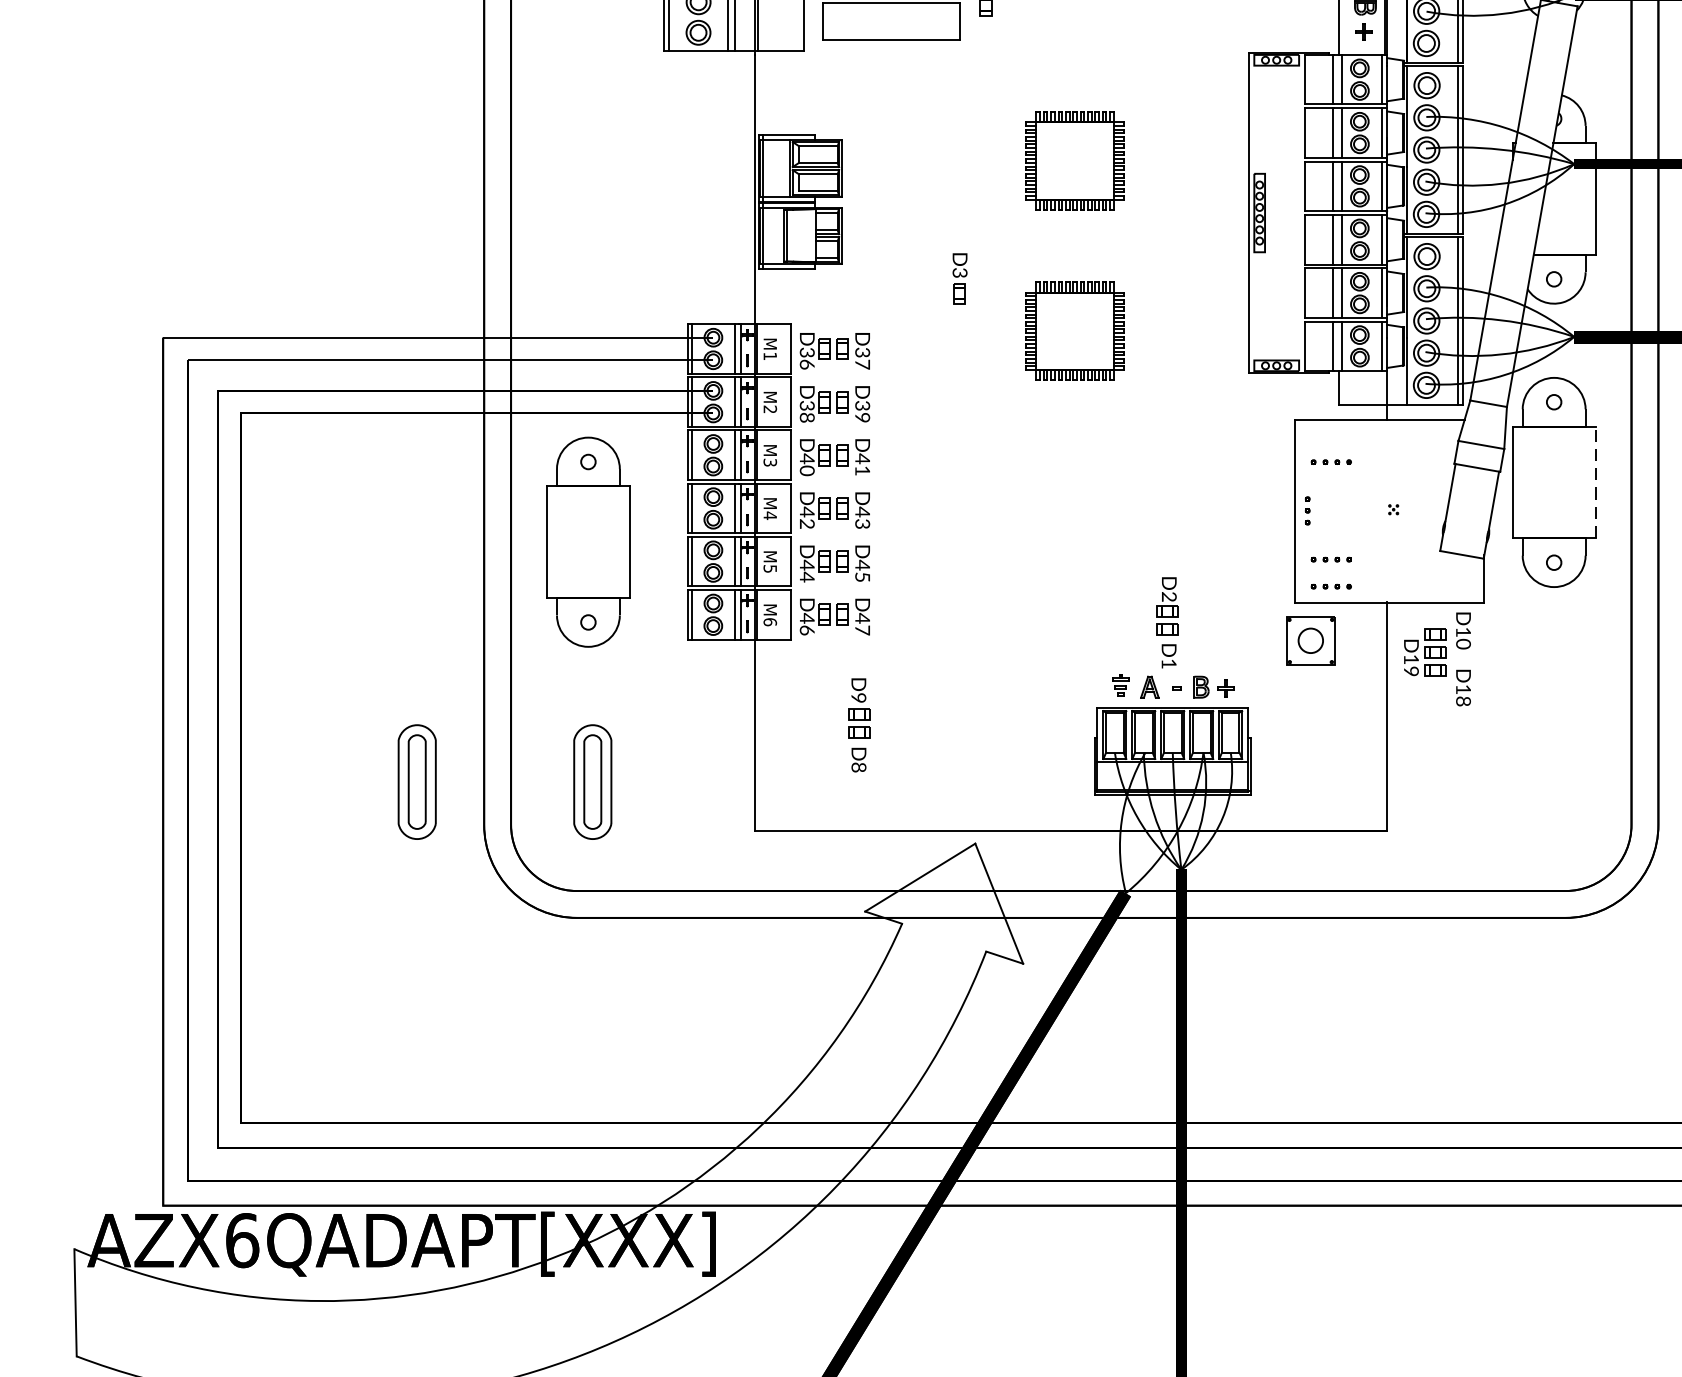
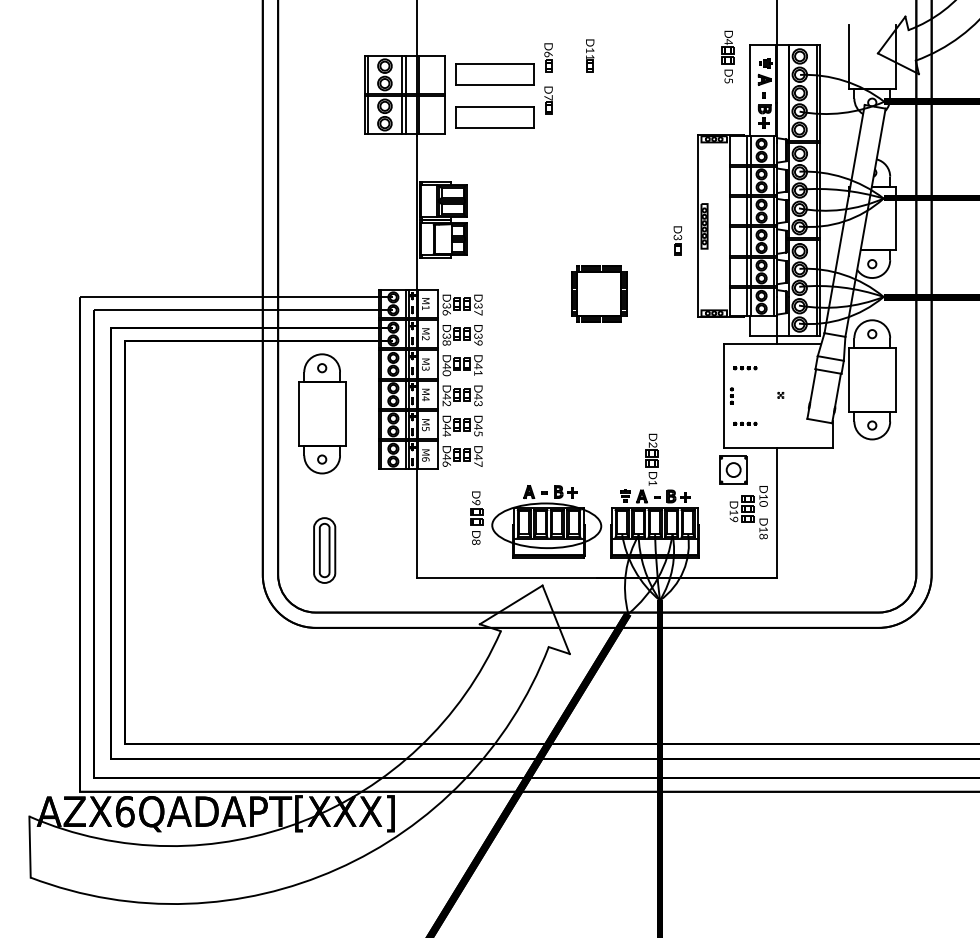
part: (1075, 160) -> (599, 196), removed
part: (959, 278) -> (677, 240), moved
line: (1594, 481) -> (895, 379), dashed -> solid
line: (1333, 587) -> (746, 439), removed
part: (1436, 659) -> (748, 512), moved
part: (982, 731) -> (546, 521), added
part: (416, 782) -> (224, 550), removed

